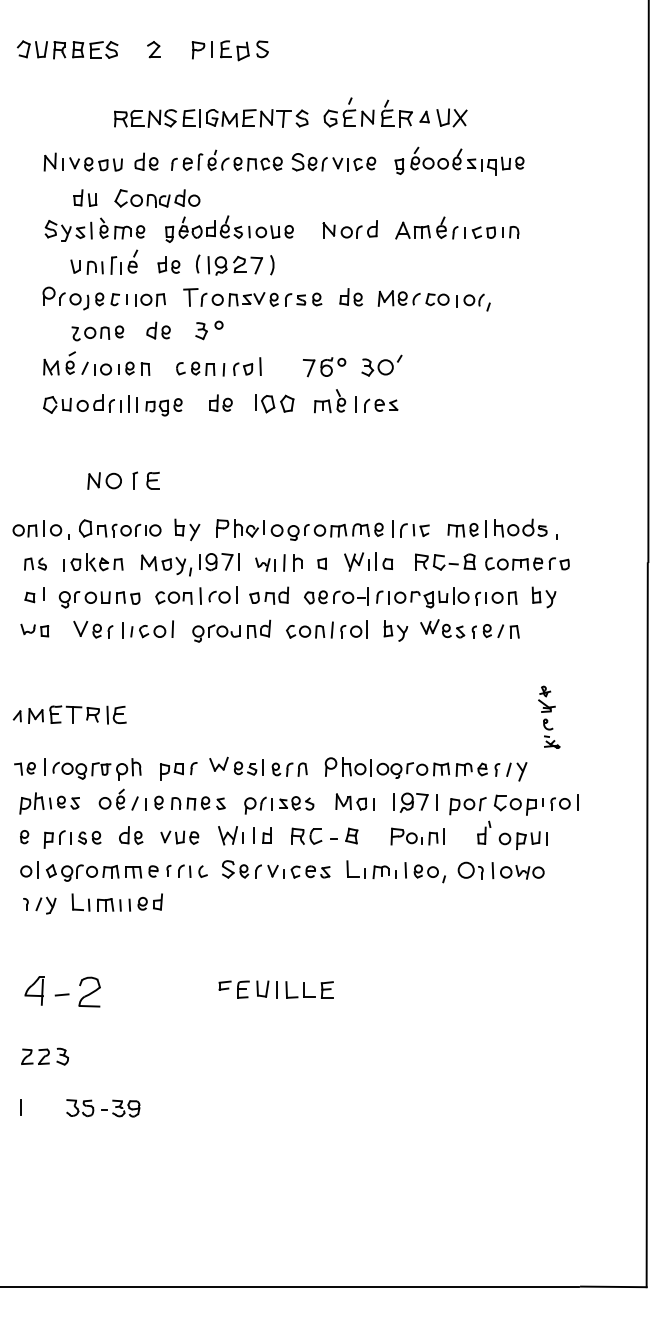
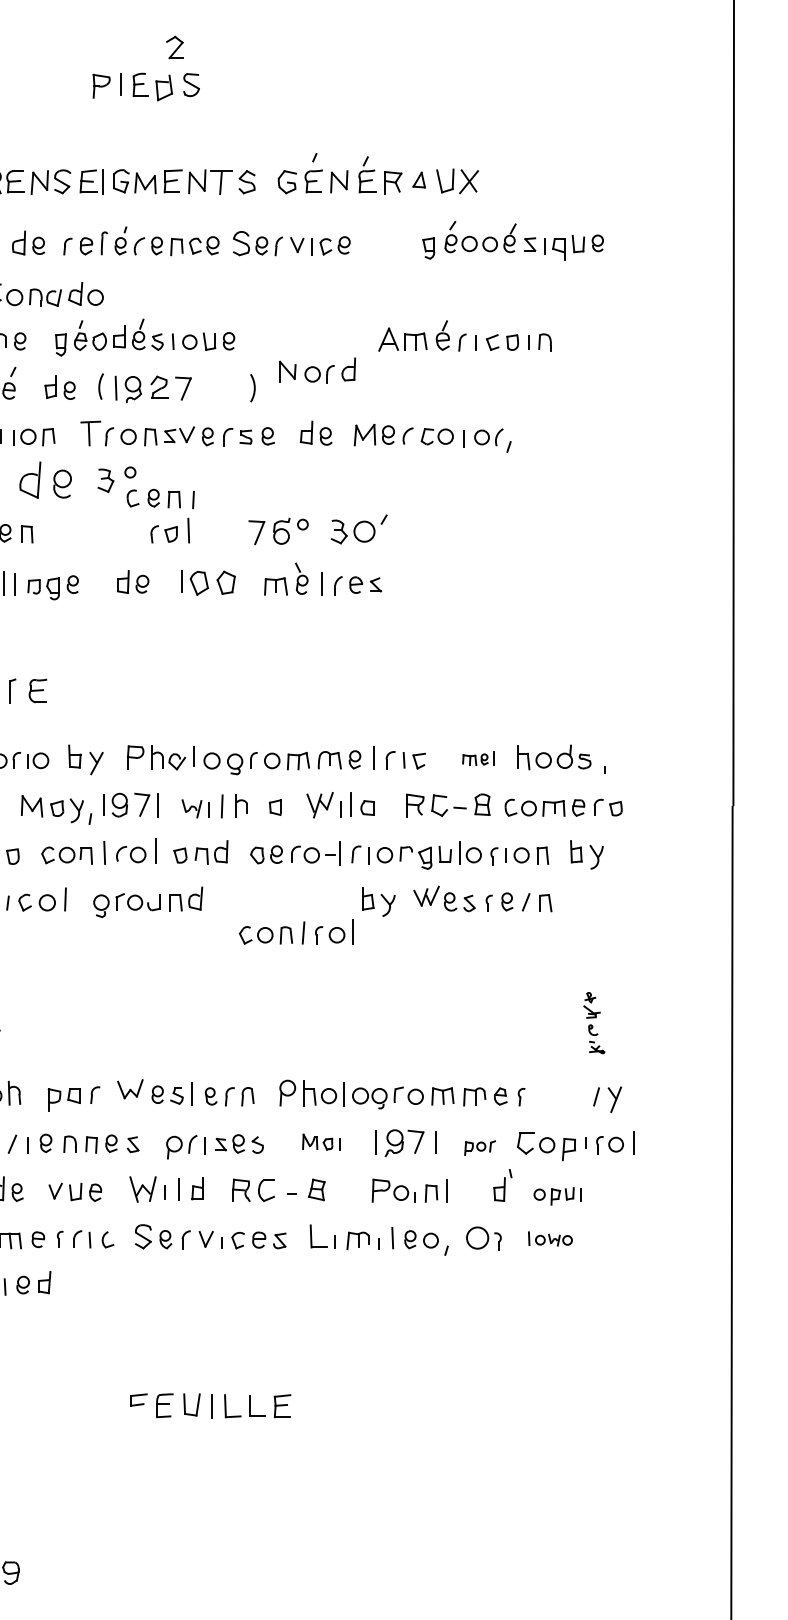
part: (153, 49) -> (174, 47), moved
part: (459, 160) -> (513, 239), moved
part: (349, 229) -> (316, 370), moved
arc: (272, 265) -> (253, 388), moved
part: (158, 330) -> (45, 479), size x1.6
part: (200, 368) -> (160, 498), moved
part: (466, 528) -> (477, 758), size x0.6
part: (326, 629) -> (295, 932), moved
part: (549, 716) -> (594, 1022), size x0.7
part: (516, 771) -> (607, 1099), moved
part: (354, 801) -> (320, 1141), size x0.7
part: (467, 806) -> (479, 1148), size x0.6
part: (522, 840) -> (556, 1196), size x0.7
part: (517, 870) -> (549, 1238), size x0.6

